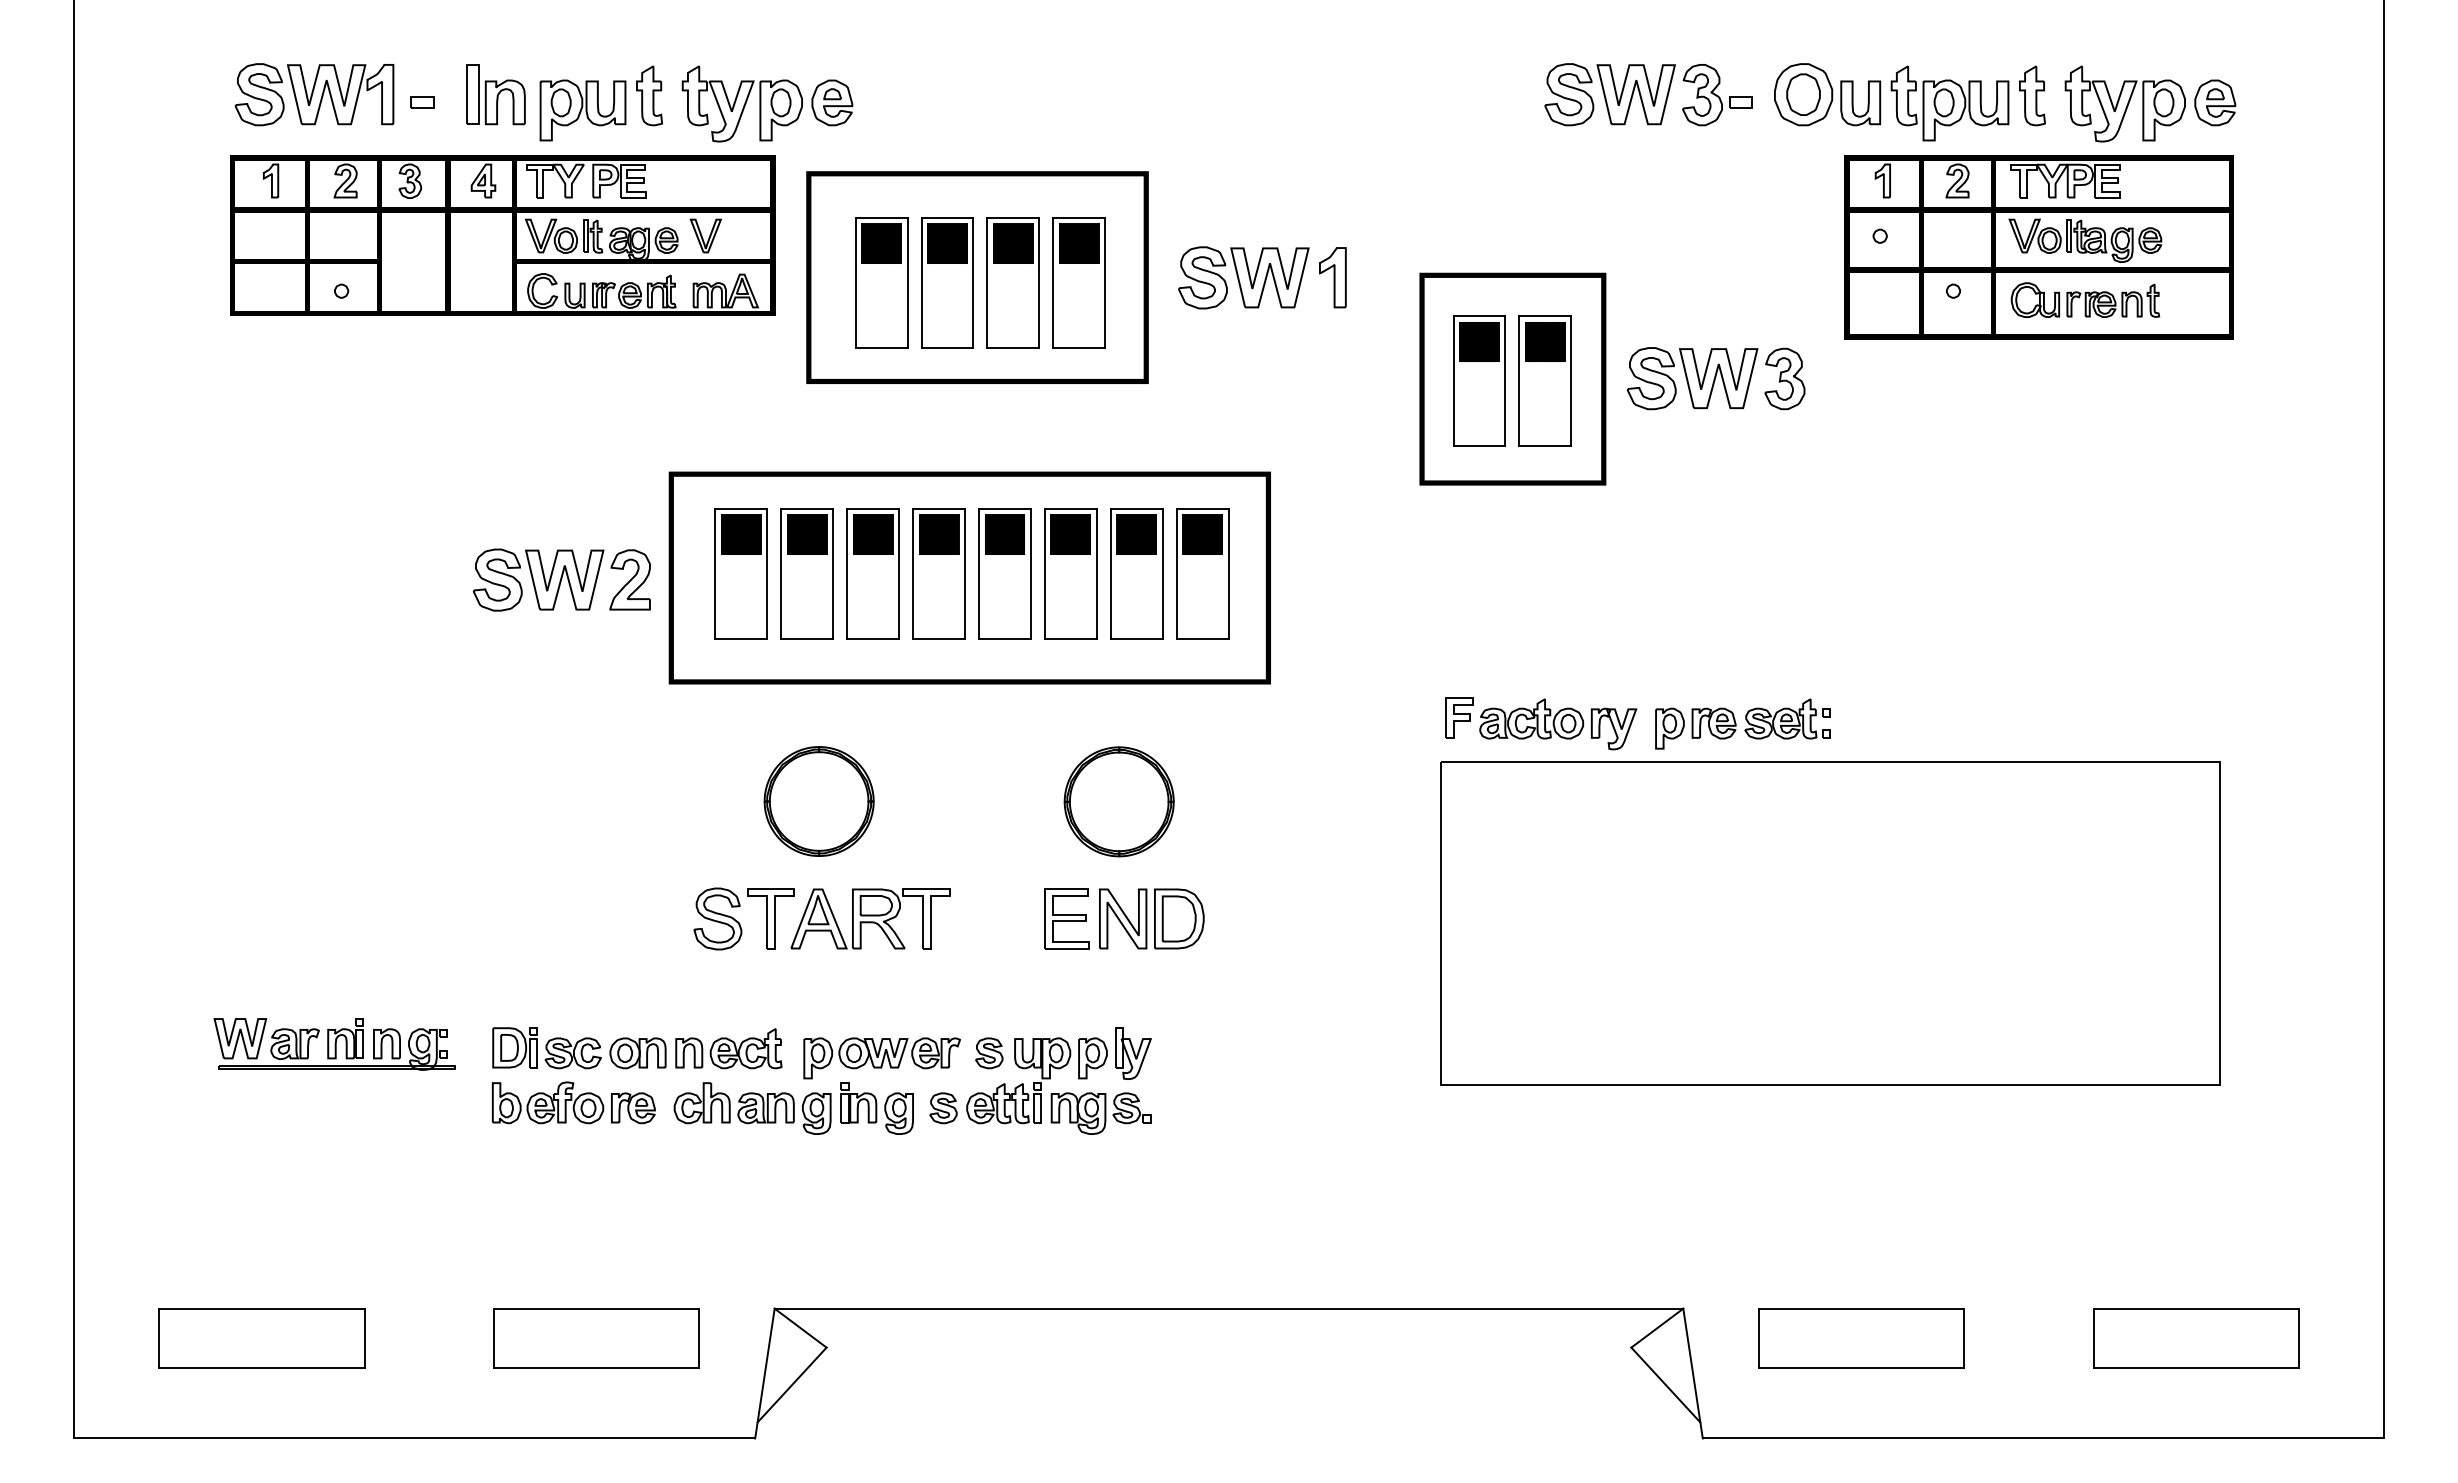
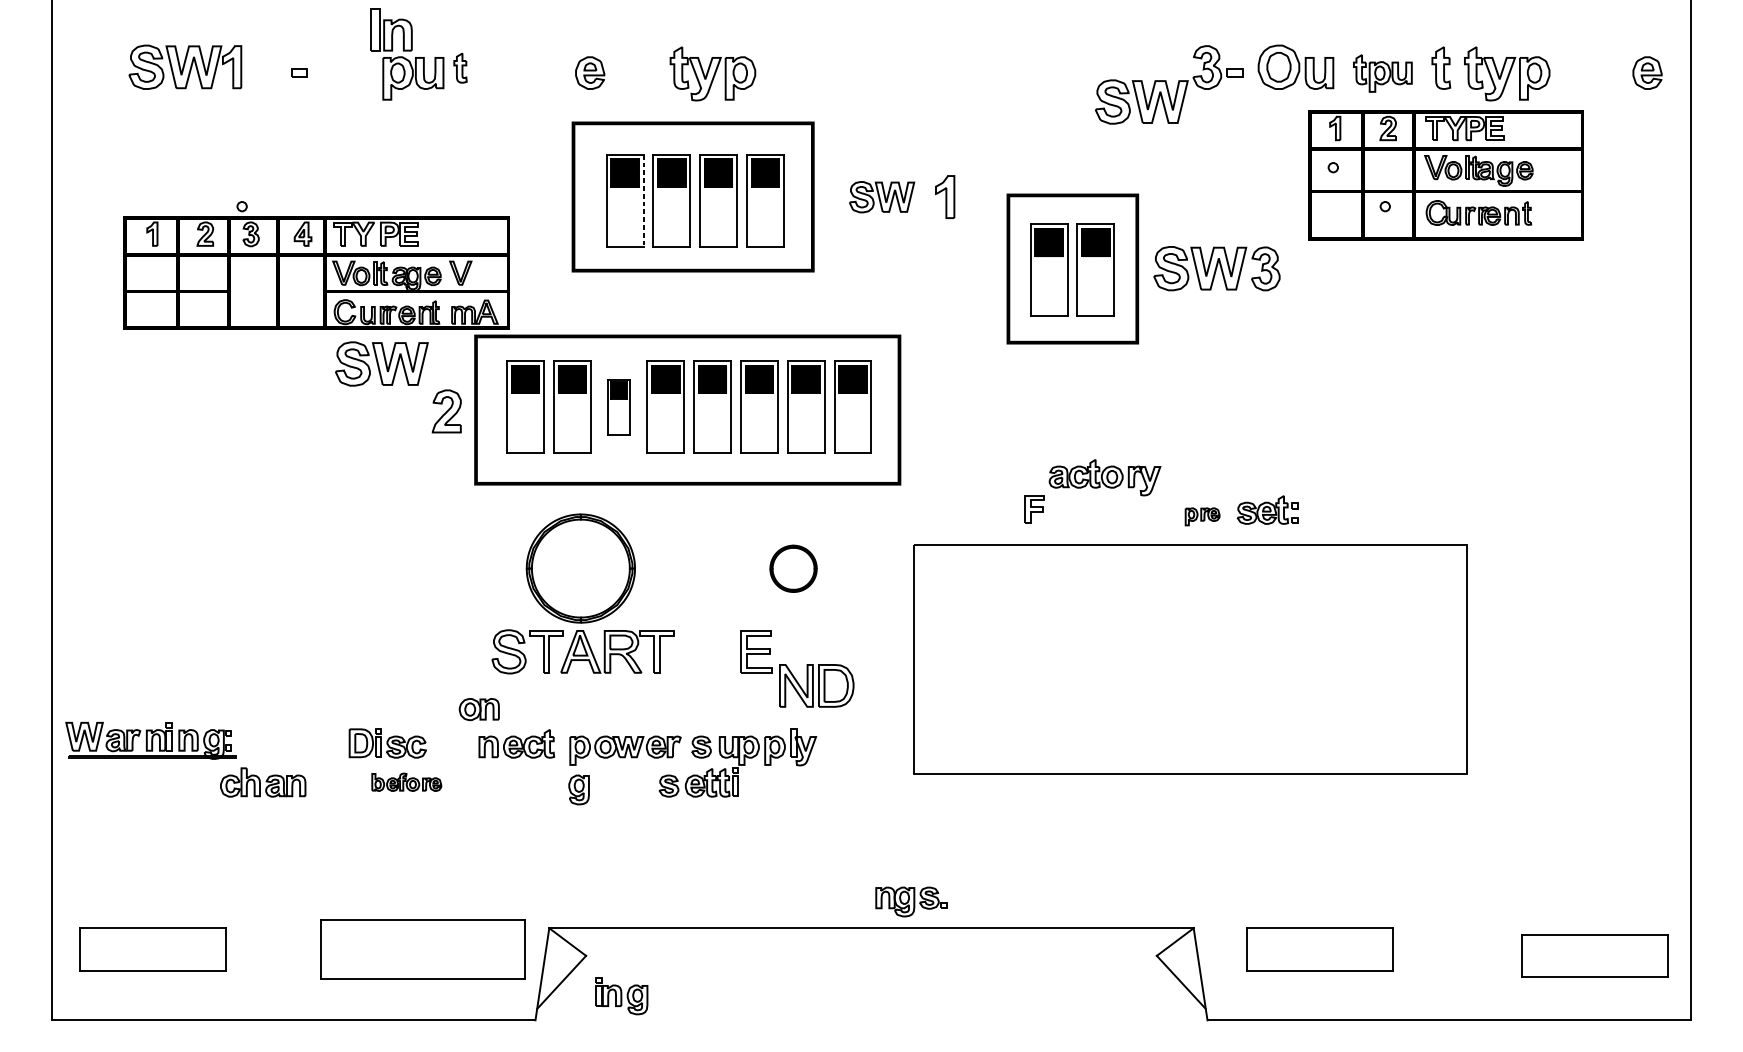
part: (314, 94) -> (185, 67), moved
part: (495, 94) -> (391, 29), moved
part: (1609, 94) -> (1141, 101), moved
part: (649, 95) -> (460, 67), size x0.7
part: (2215, 102) -> (1647, 72), moved
part: (741, 103) -> (712, 73), moved
part: (1949, 103) -> (1382, 73), size x0.7
part: (502, 235) -> (316, 272), moved
part: (1243, 277) -> (881, 196), size x0.7
line: (907, 282) -> (643, 200), solid -> dashed
part: (872, 573) -> (618, 406), size x0.6
part: (538, 579) -> (381, 363), moved
part: (1558, 724) -> (1105, 477), moved
part: (1695, 728) -> (1202, 516), size x0.6
part: (818, 801) -> (580, 568), size x1.4
part: (1118, 801) -> (793, 568), size x0.6
part: (1151, 918) -> (816, 685), moved
part: (1830, 923) -> (1190, 660), moved
part: (334, 1044) -> (151, 740), moved
part: (637, 1053) -> (478, 709), moved
part: (573, 1102) -> (406, 782), size x0.6
part: (733, 1103) -> (262, 782), moved
part: (876, 1108) -> (621, 996), moved
part: (1100, 1113) -> (910, 901), moved
part: (261, 1338) -> (152, 949), moved
part: (596, 1338) -> (422, 949), size x1.4
part: (2196, 1338) -> (1595, 955), moved

